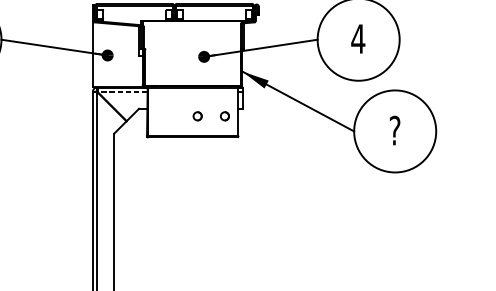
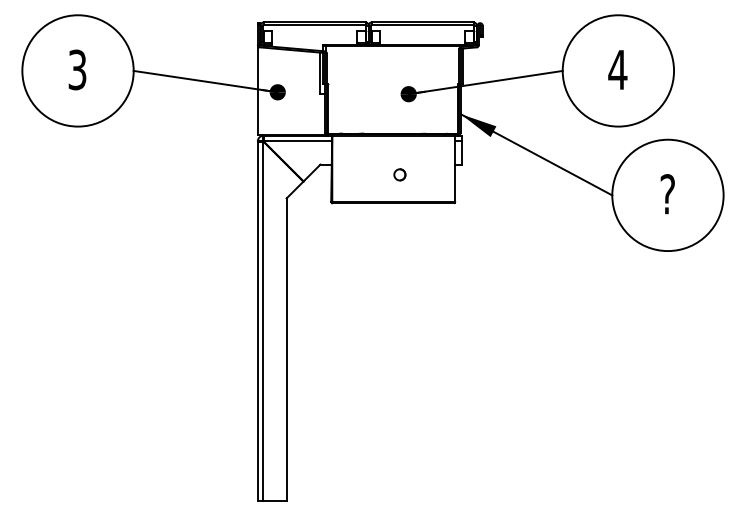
line: (122, 91) -> (297, 141), dashed -> solid
circle: (224, 116) -> (436, 174), removed

